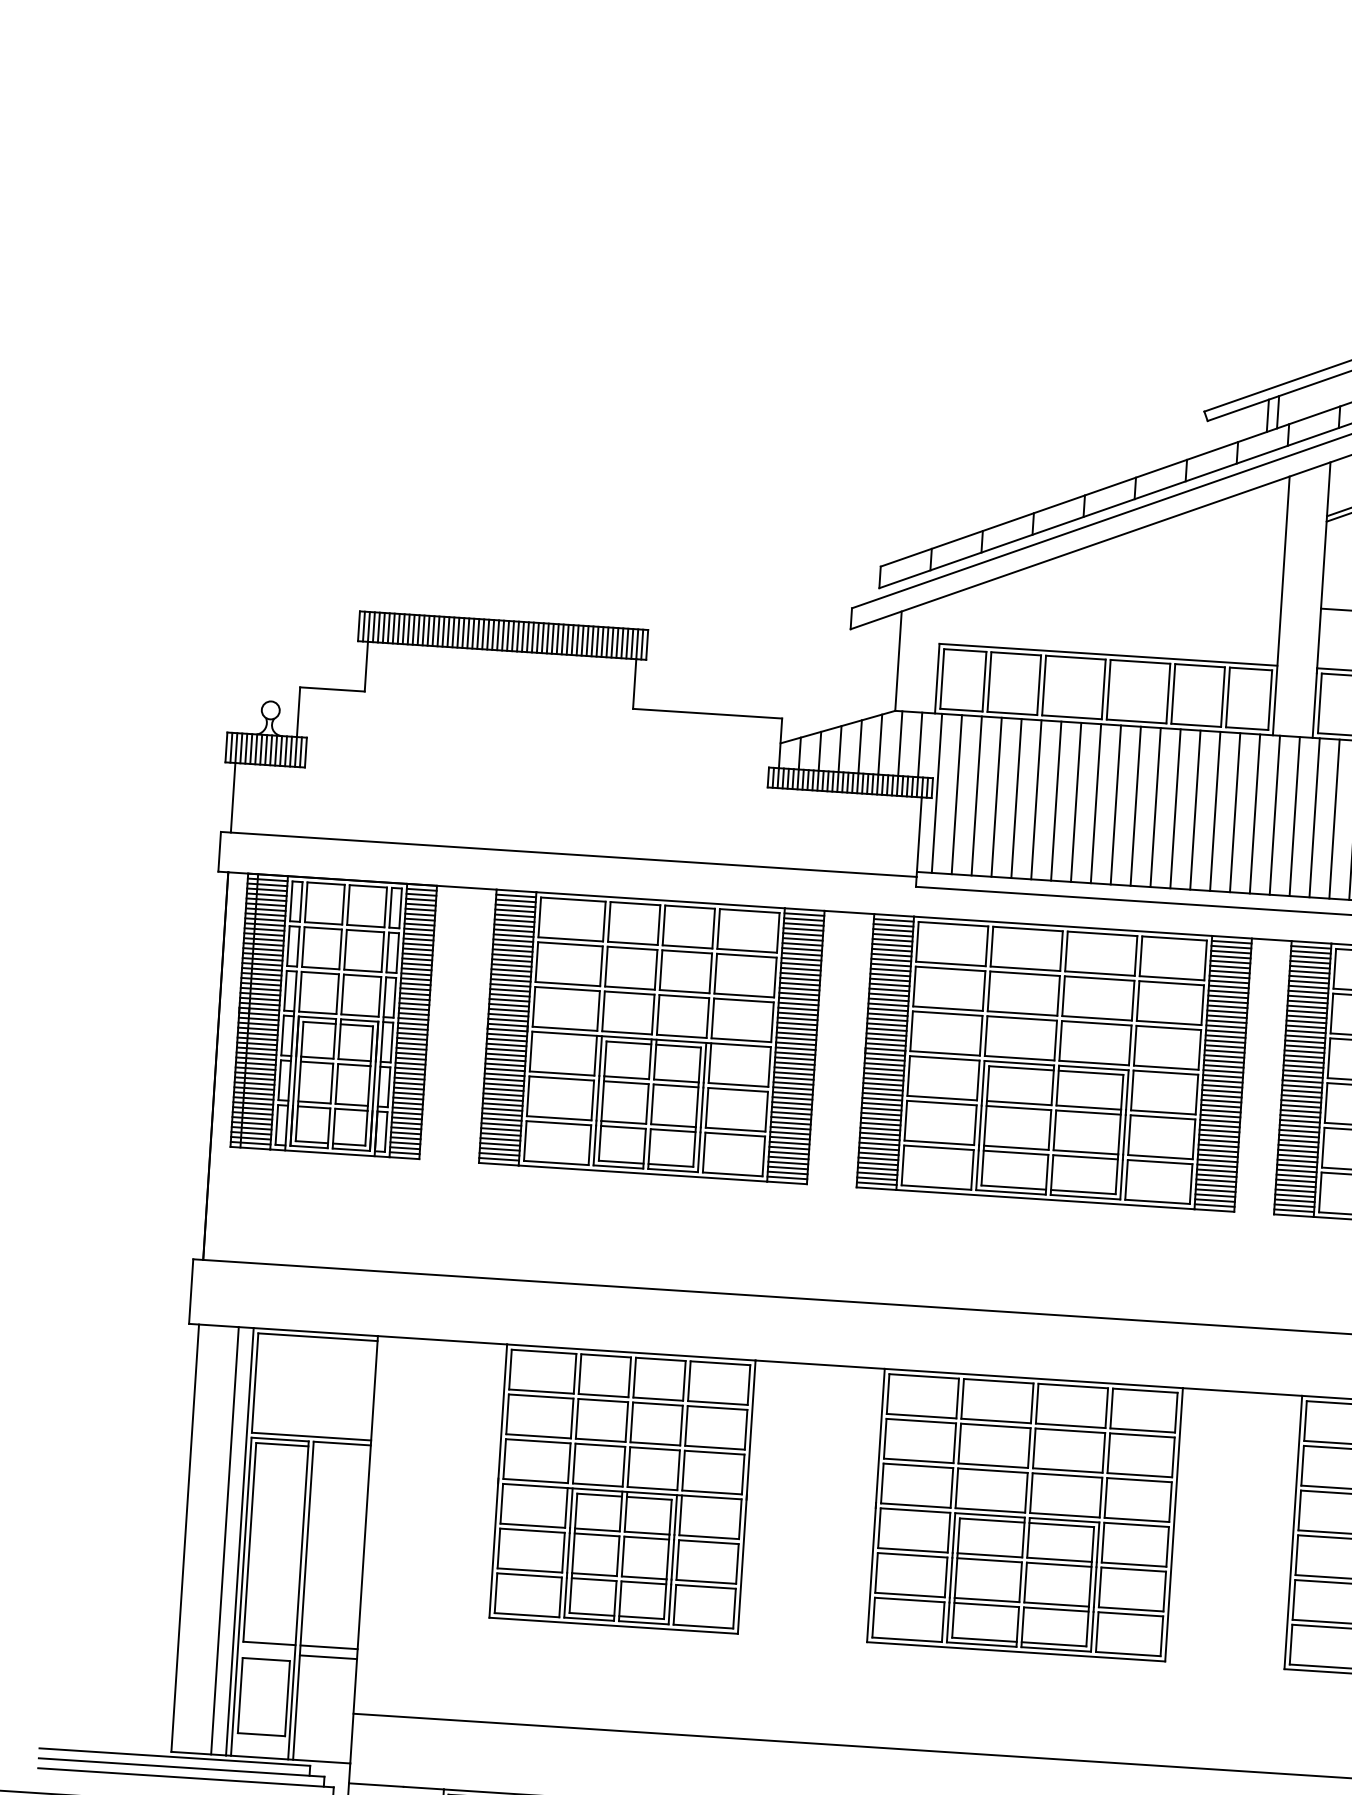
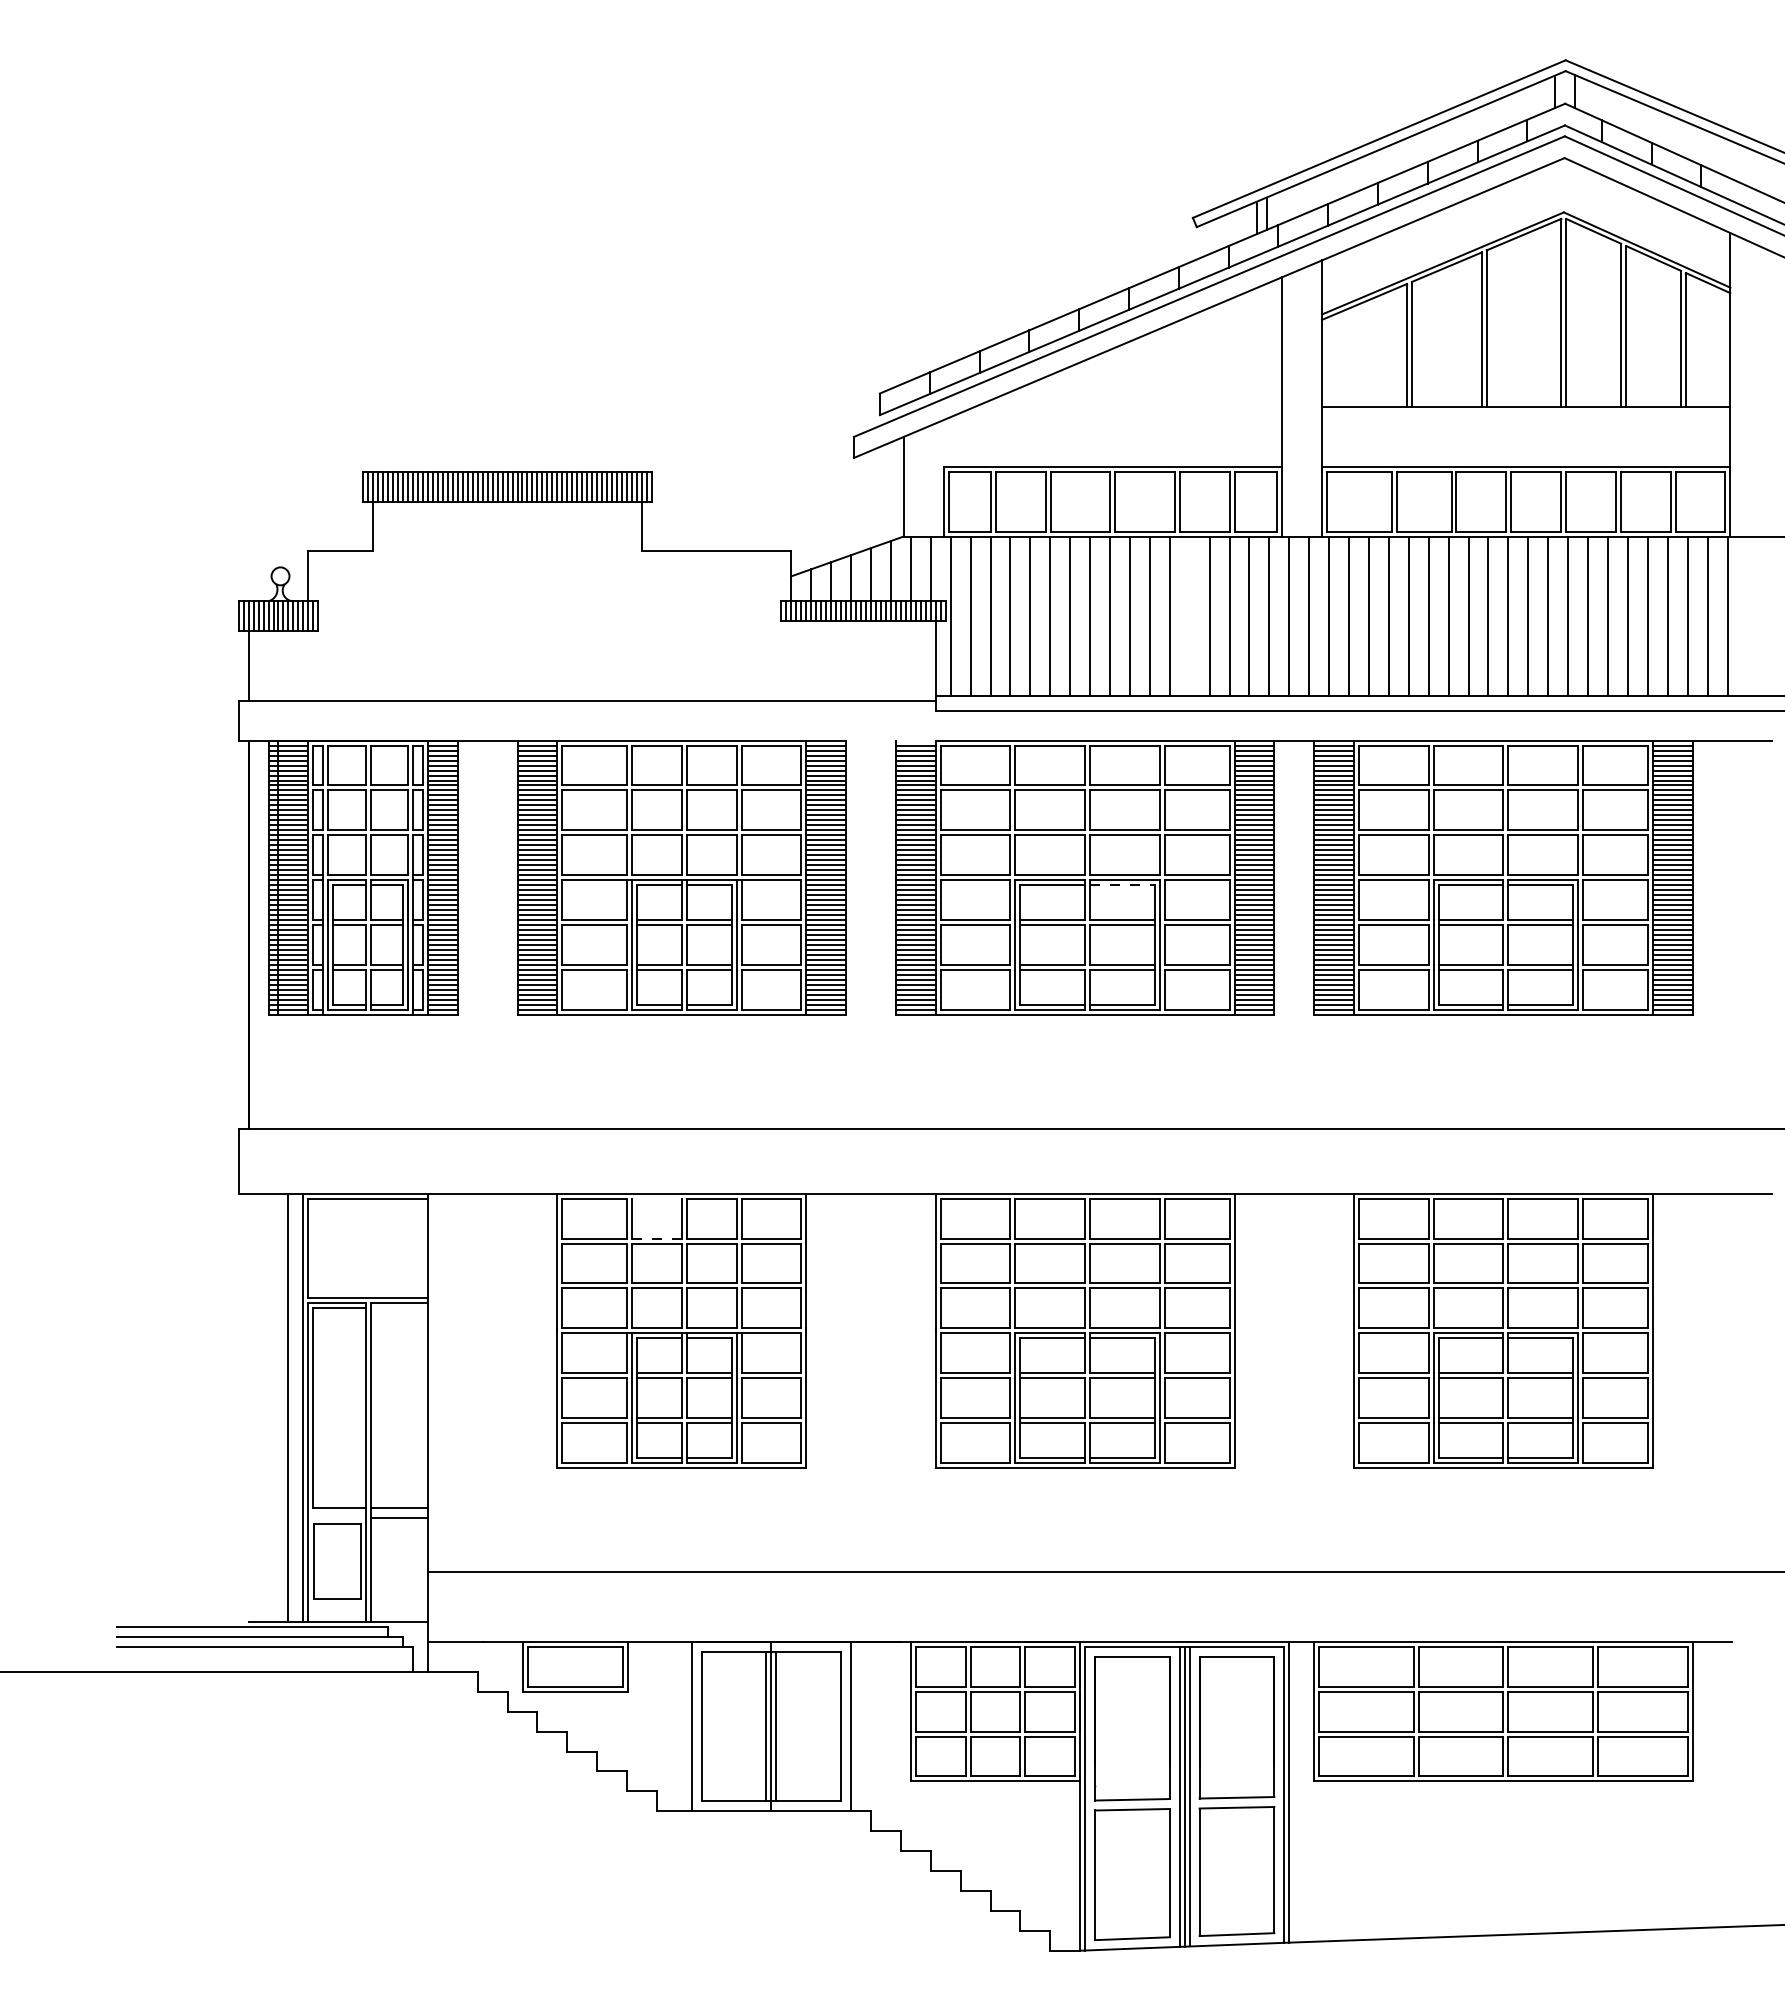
line: (1175, 808) -> (1189, 615), removed
line: (868, 913) -> (890, 740), removed
line: (1091, 1073) -> (1122, 885), solid -> dashed
line: (605, 1355) -> (656, 1198), removed
line: (603, 1395) -> (656, 1238), solid -> dashed
line: (185, 1537) -> (248, 1407), removed

